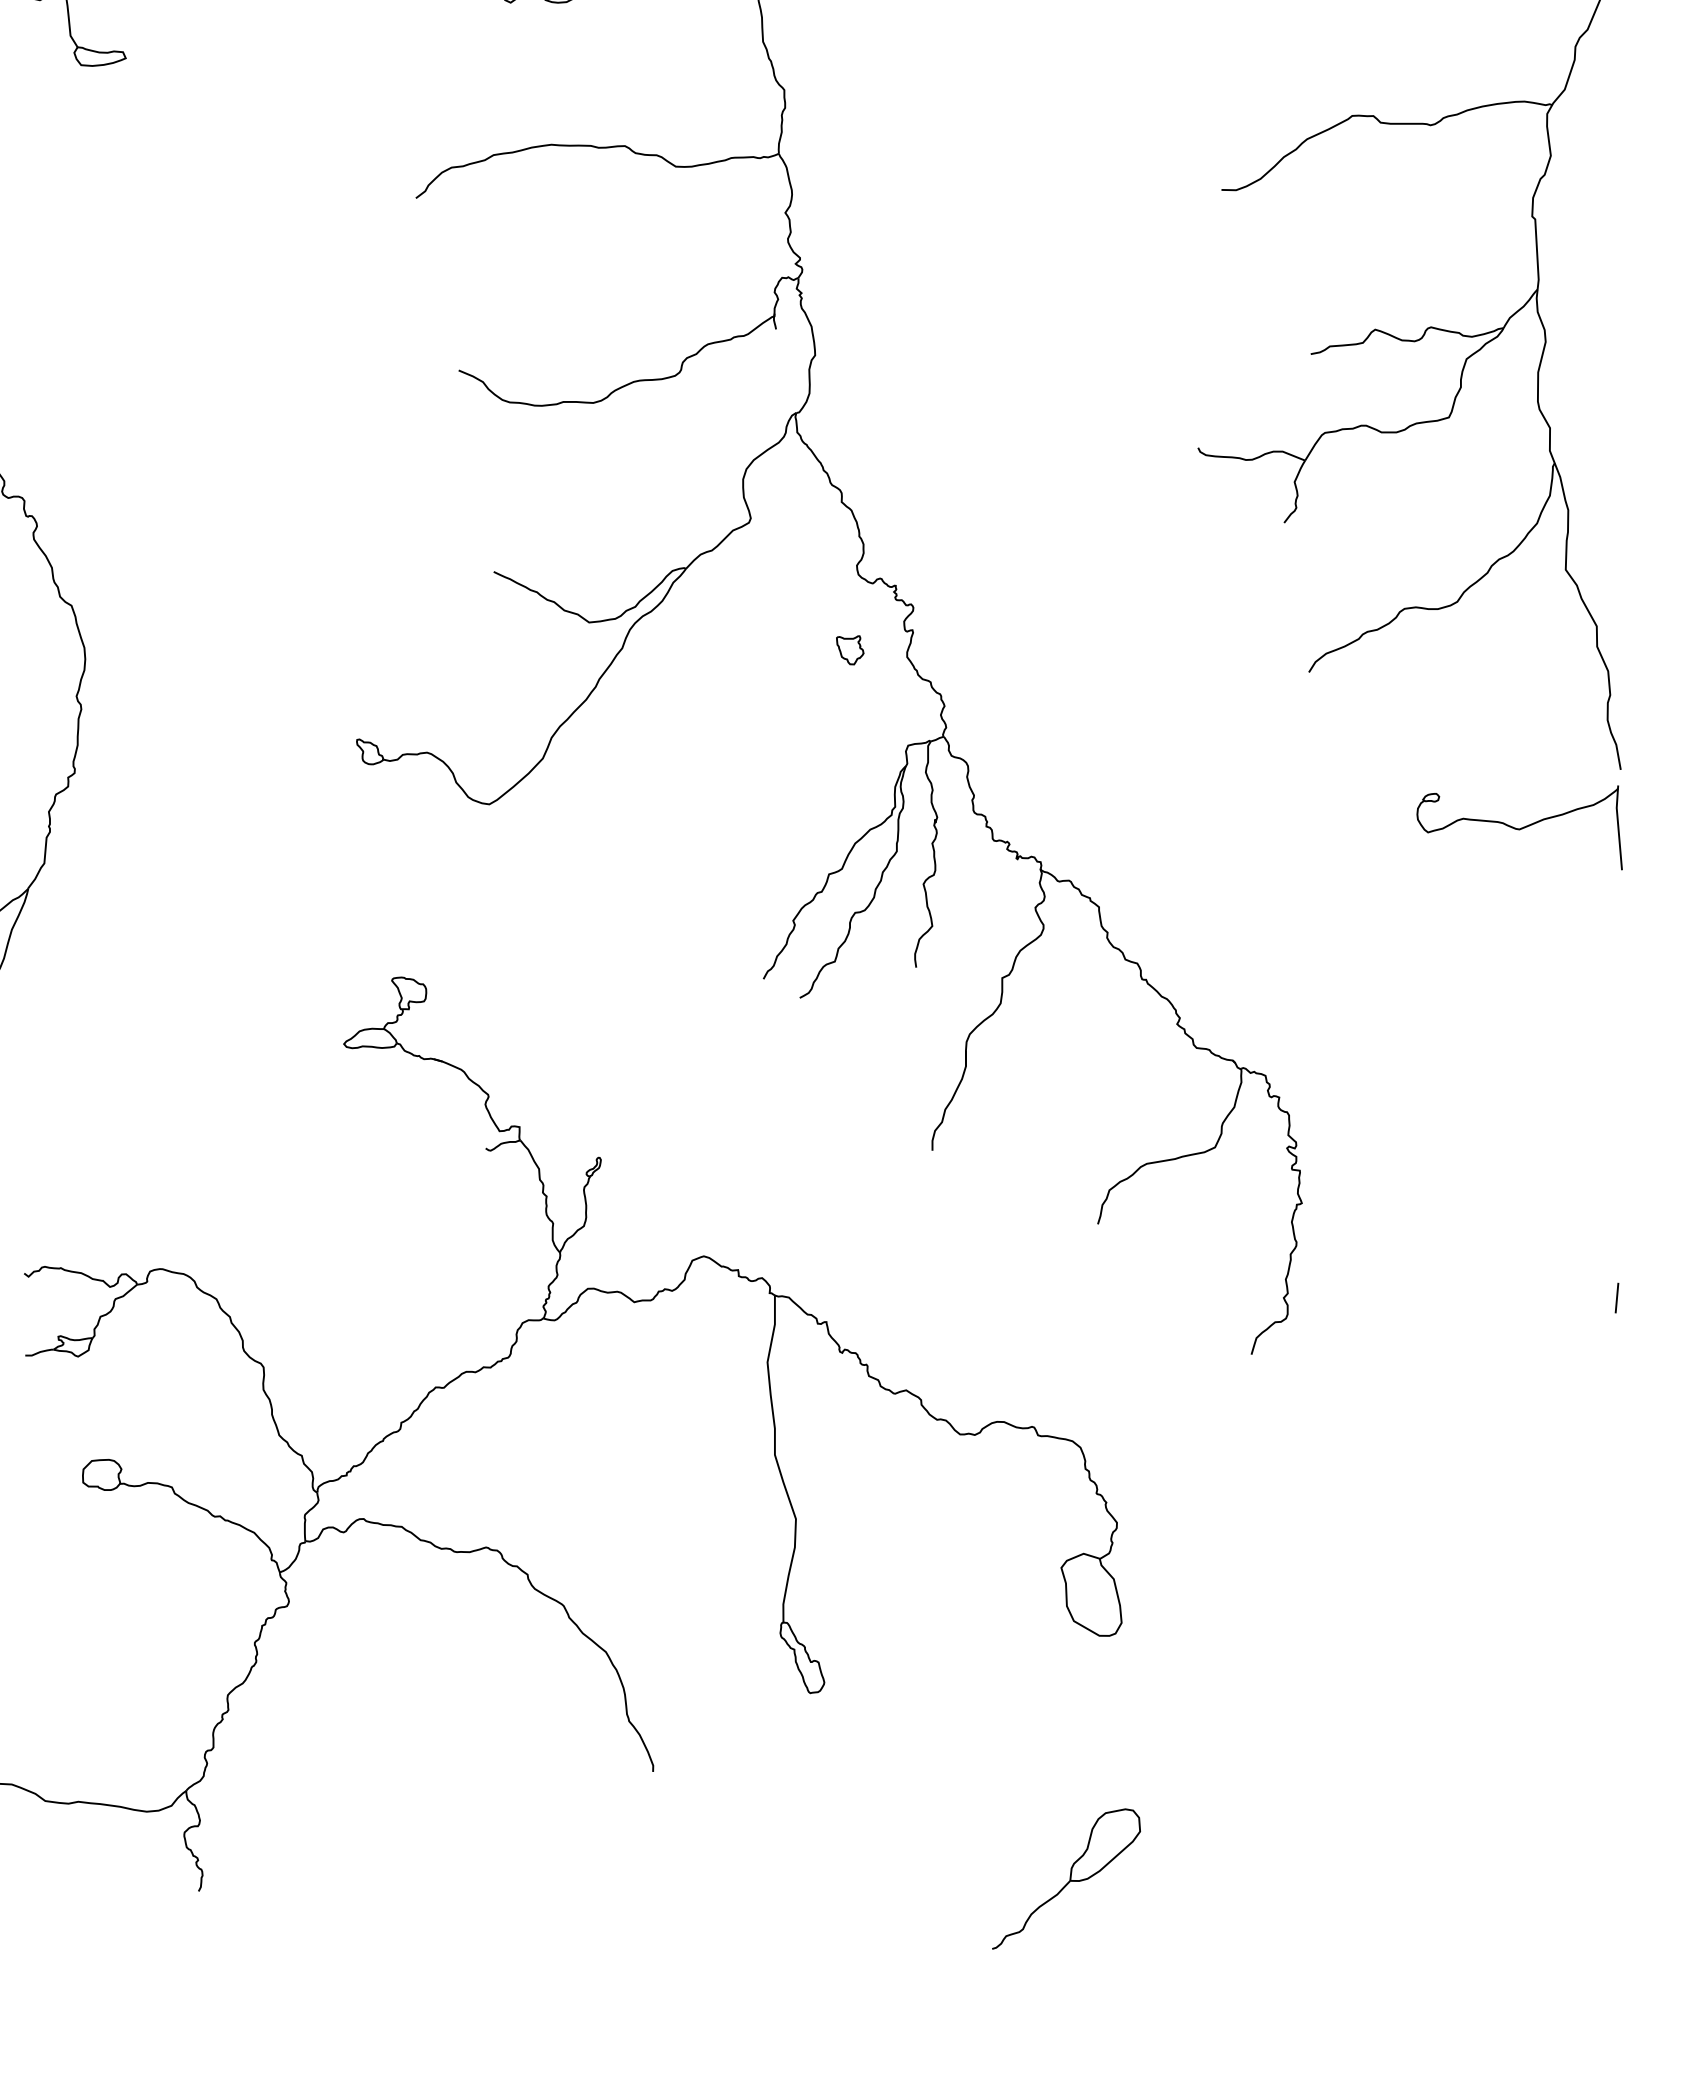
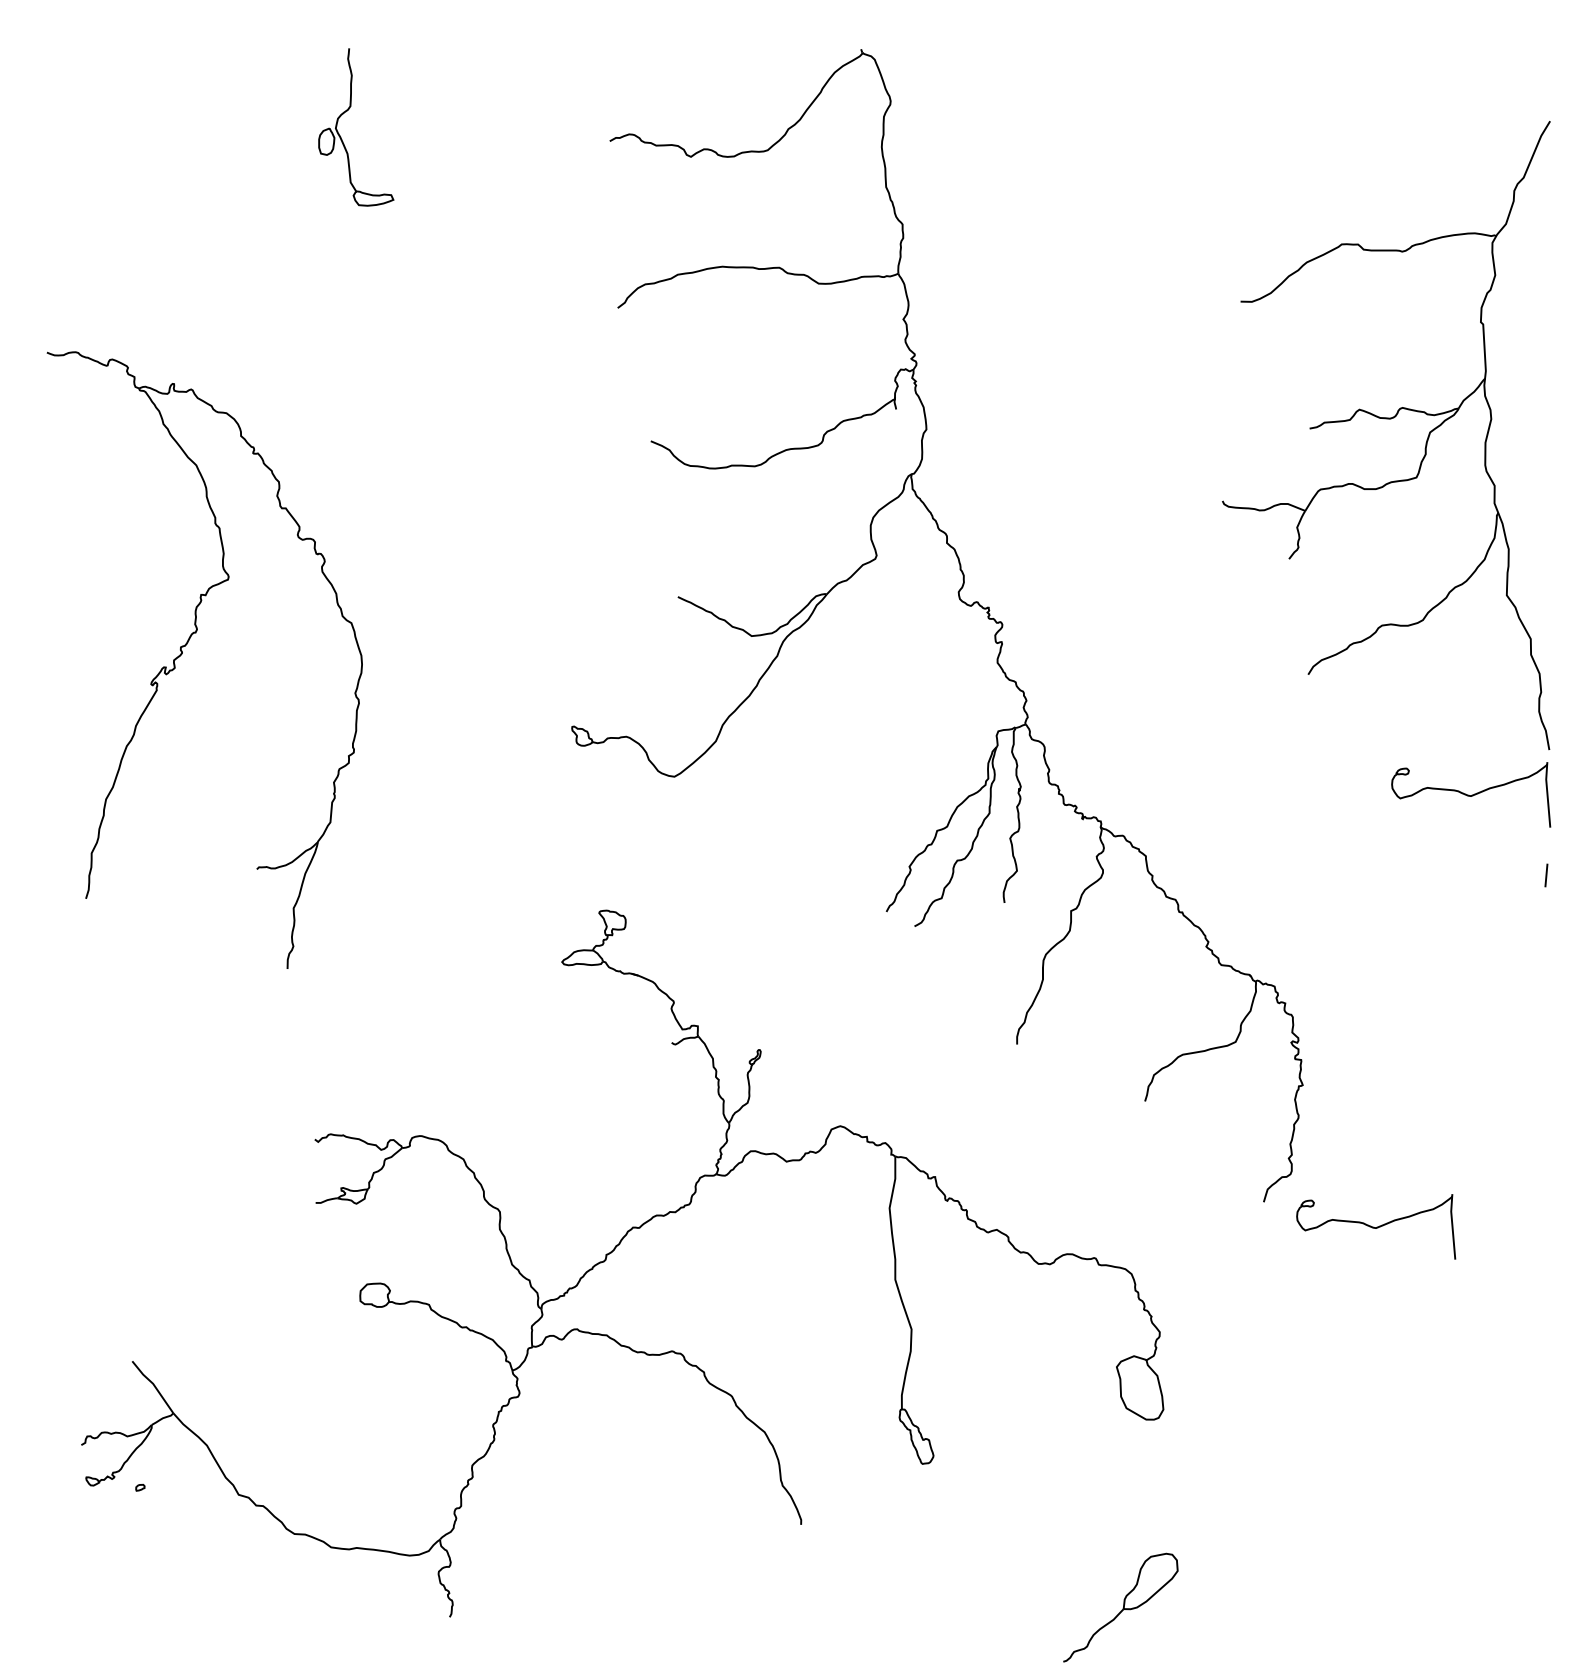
part: (850, 650) -> (953, 657), removed
line: (1617, 1298) -> (1546, 875), moved
part: (1397, 1386) -> (1376, 1226), added

